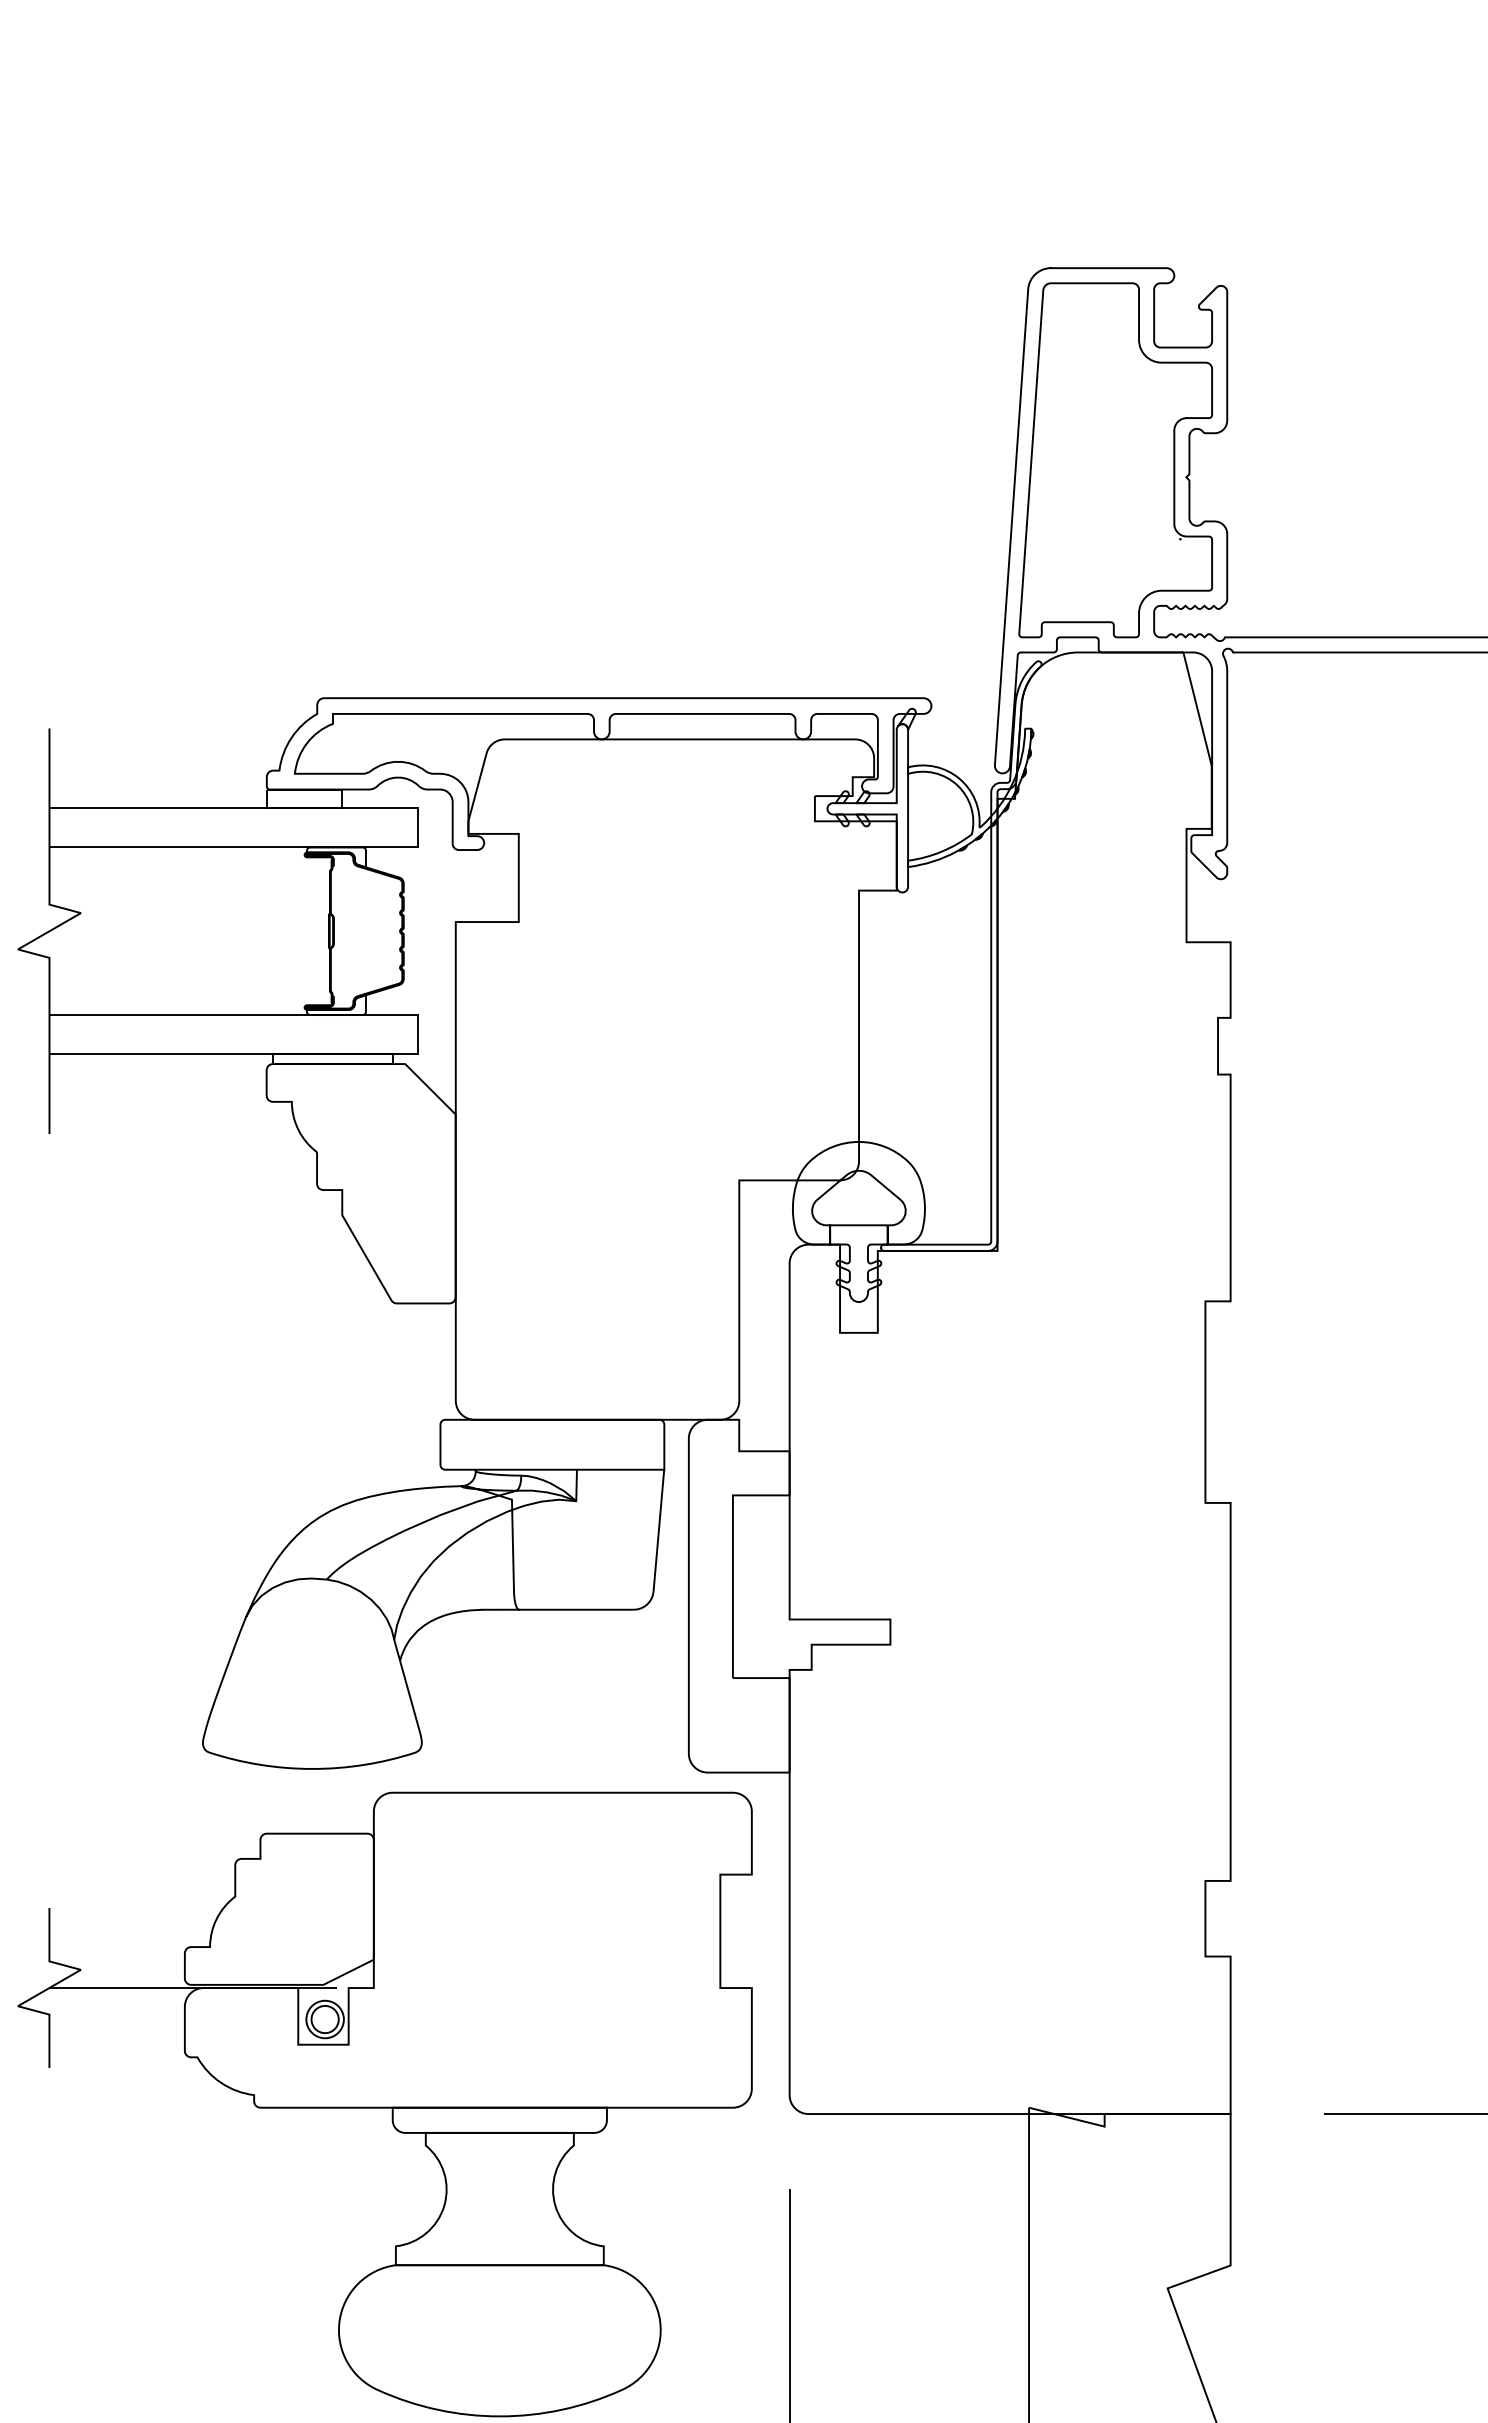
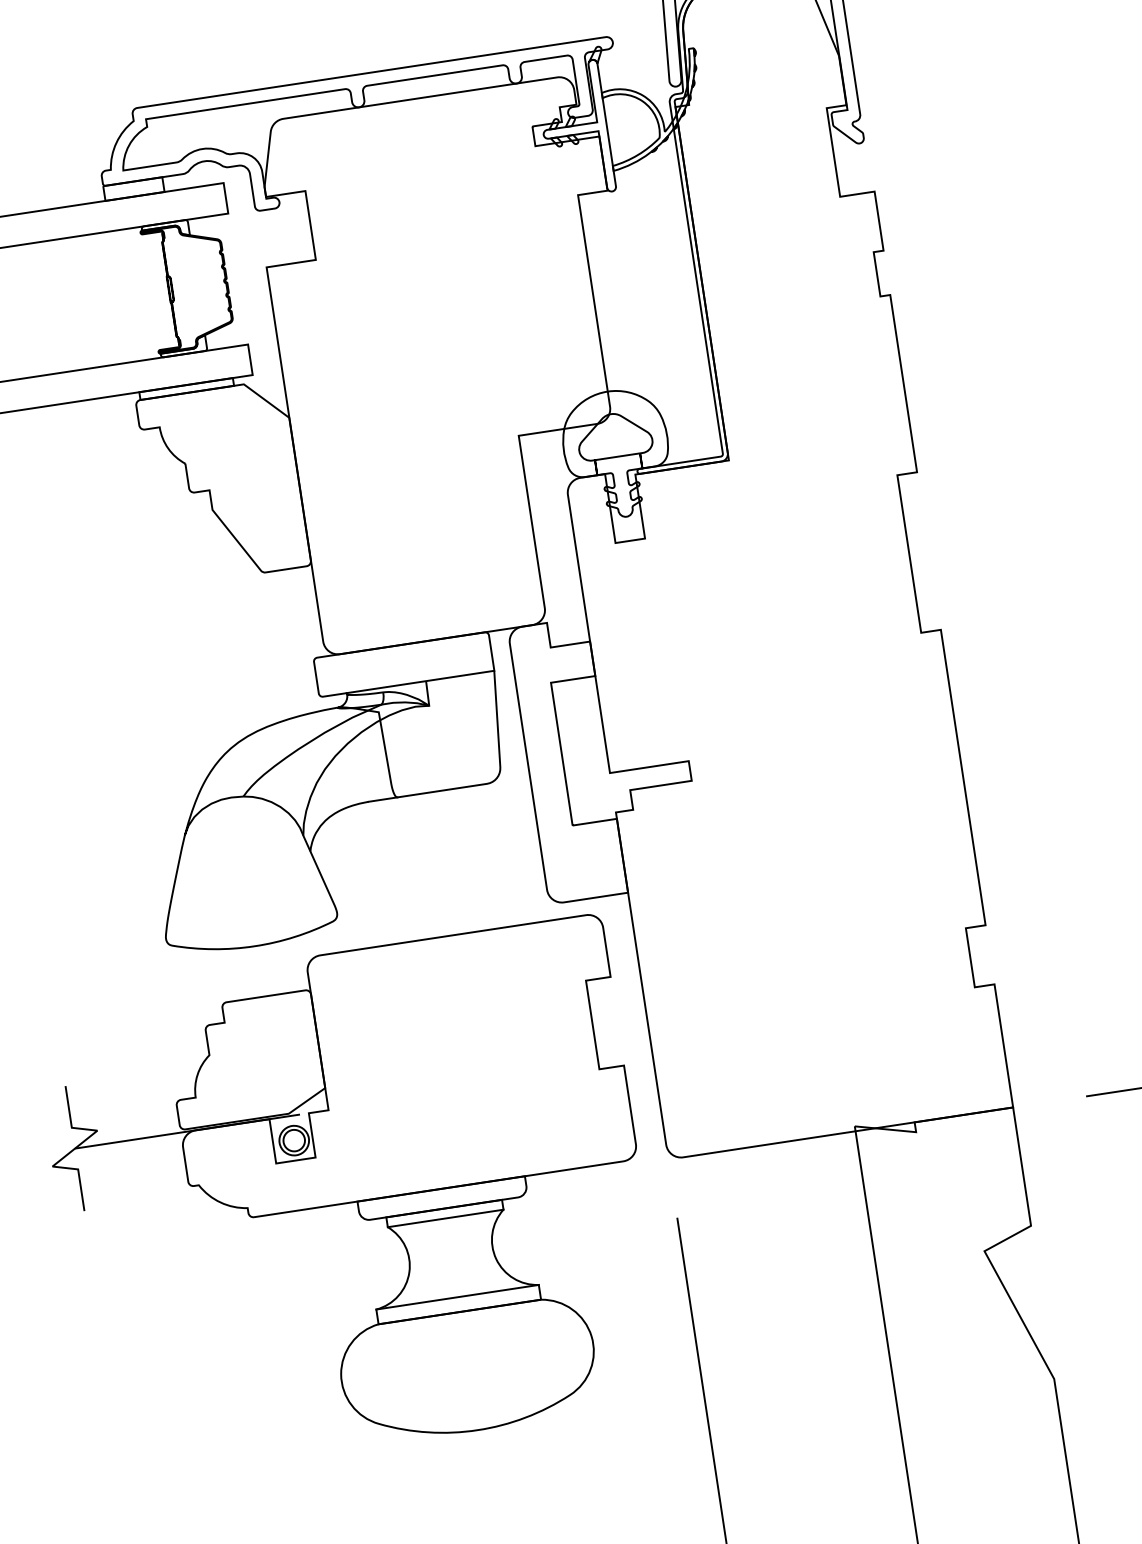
line: (499, 2145) -> (445, 1218), added
line: (499, 2246) -> (457, 1297), added

